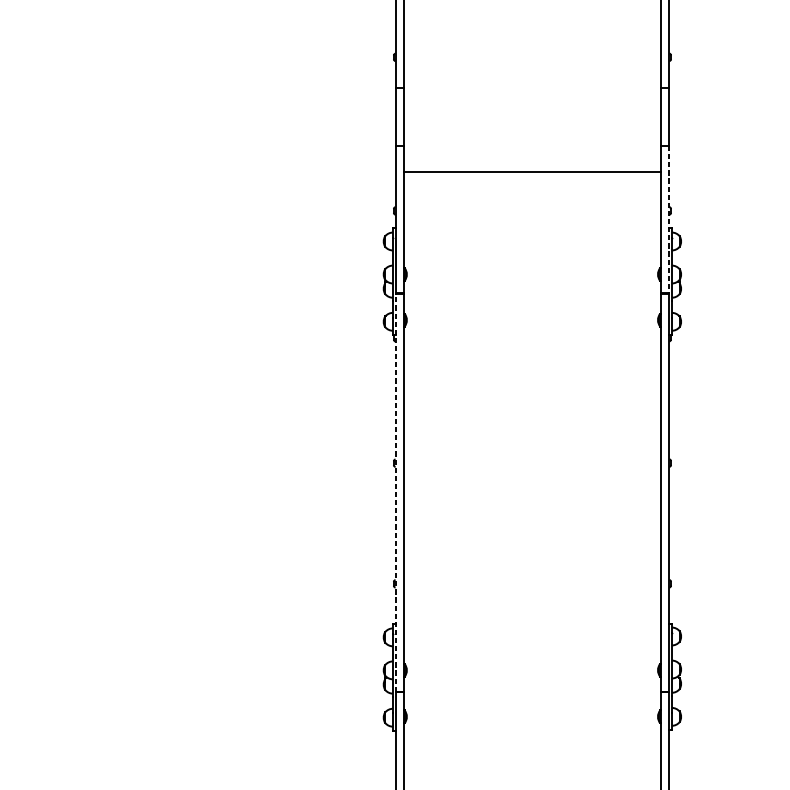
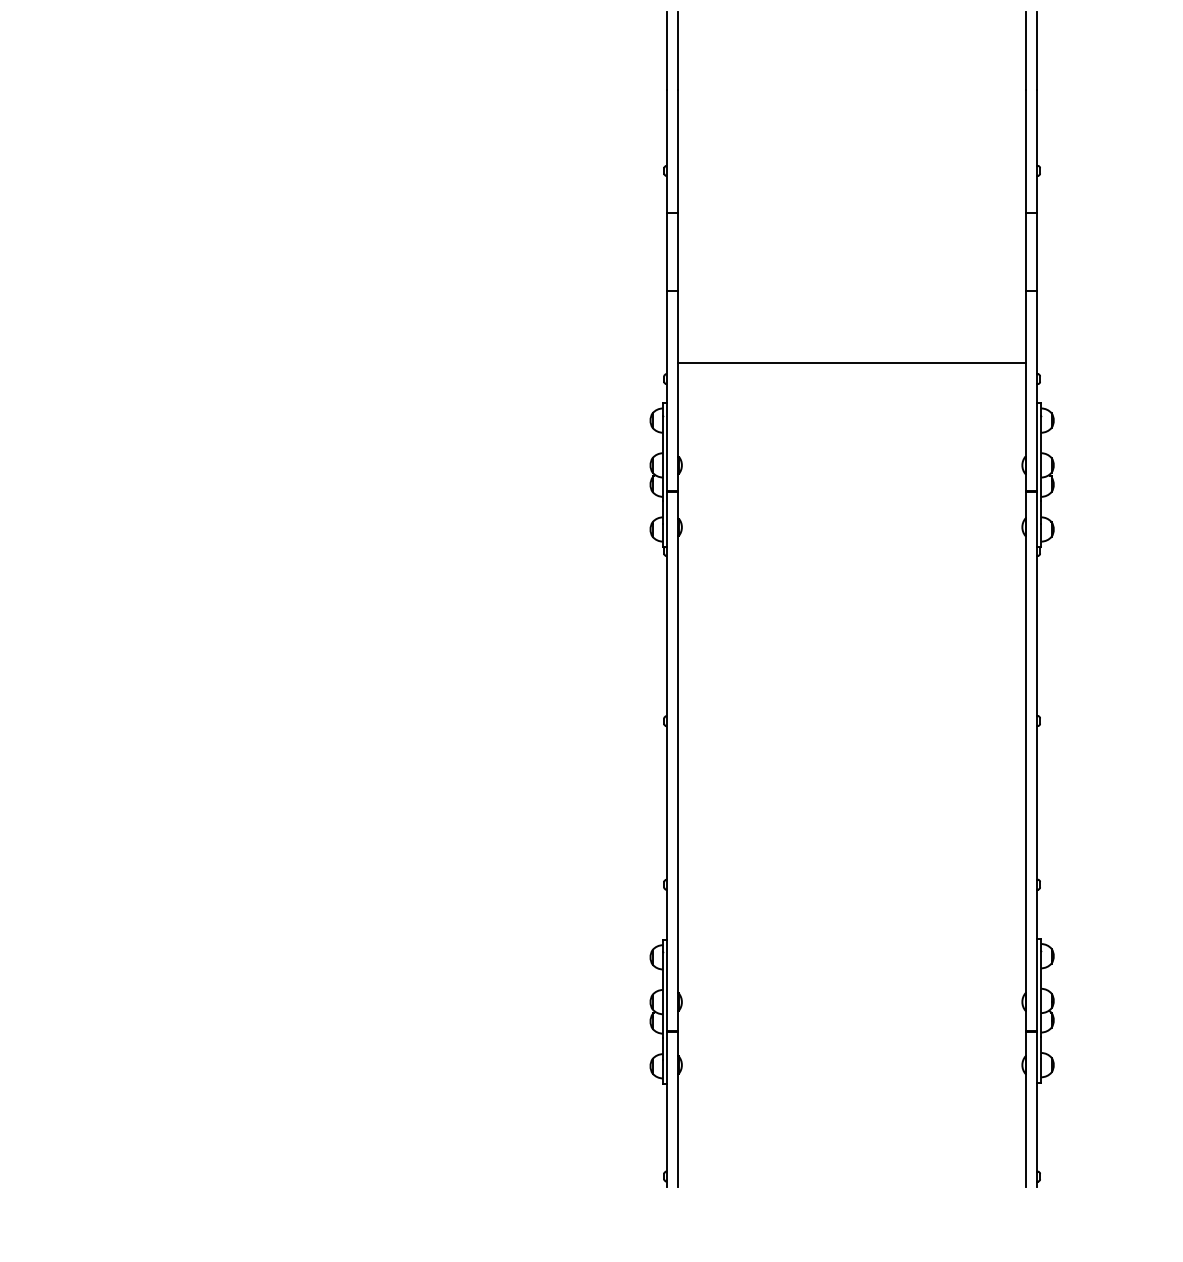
line: (532, 172) -> (852, 363), moved
line: (668, 220) -> (1036, 391), dashed -> solid
line: (396, 492) -> (667, 760), dashed -> solid

